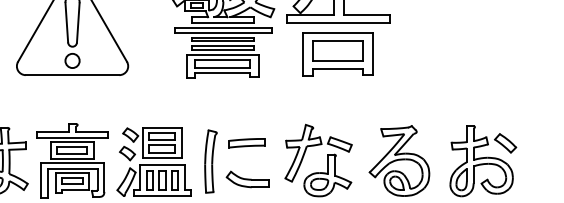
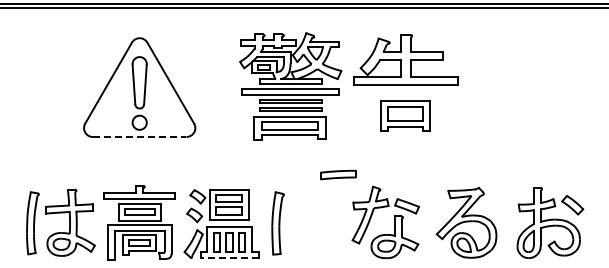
part: (338, 54) -> (405, 116), size x0.7
line: (72, 74) -> (139, 136), solid -> dashed
part: (247, 142) -> (338, 174), moved
part: (247, 178) -> (314, 240), removed
line: (162, 195) -> (229, 257), solid -> dashed

